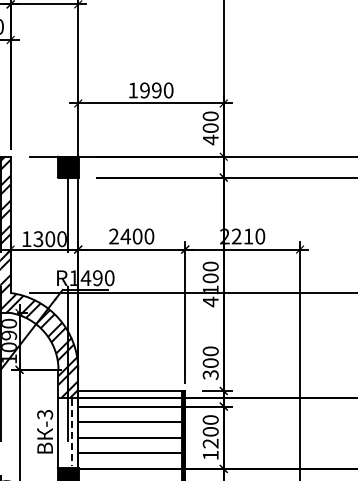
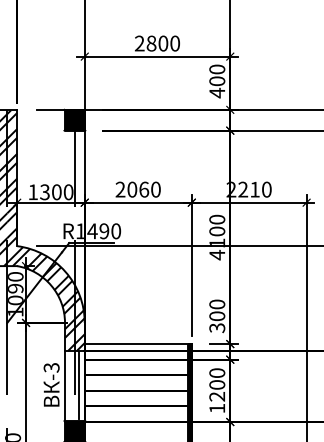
text: (144, 90) -> (151, 43), 1990 -> 2800
text: (131, 236) -> (138, 189), 2400 -> 2060
line: (72, 432) -> (79, 385), dashed -> solid

